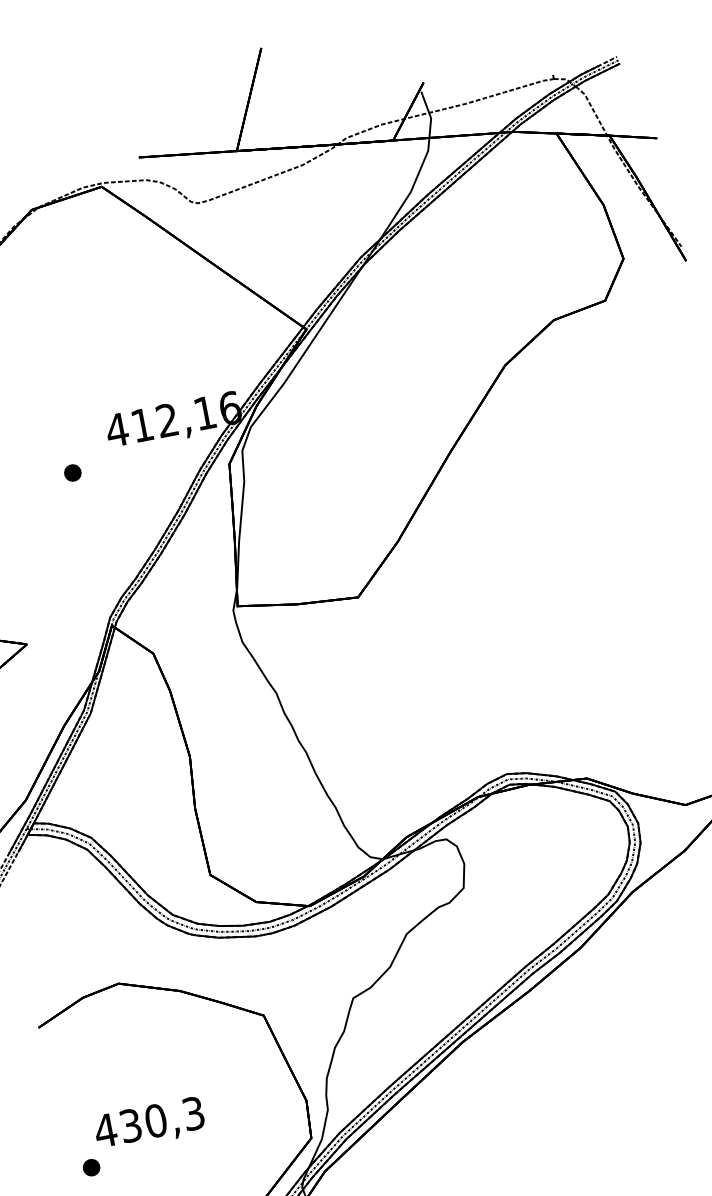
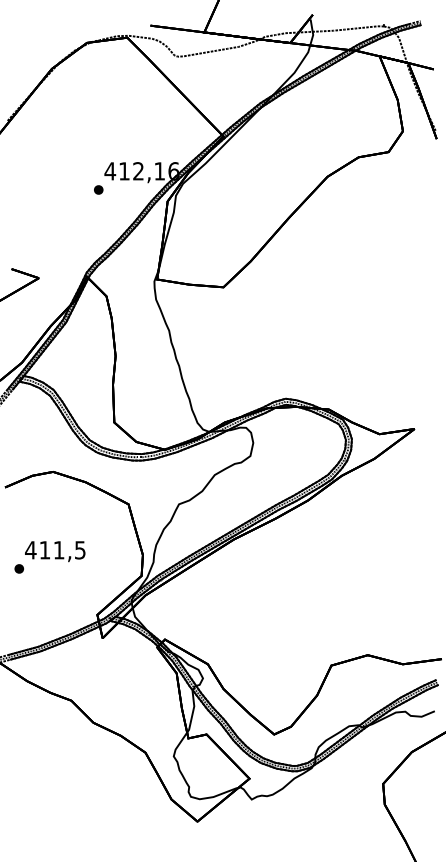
part: (72, 472) -> (98, 189), moved
text: (162, 1120) -> (62, 550), 430,3 -> 411,5

